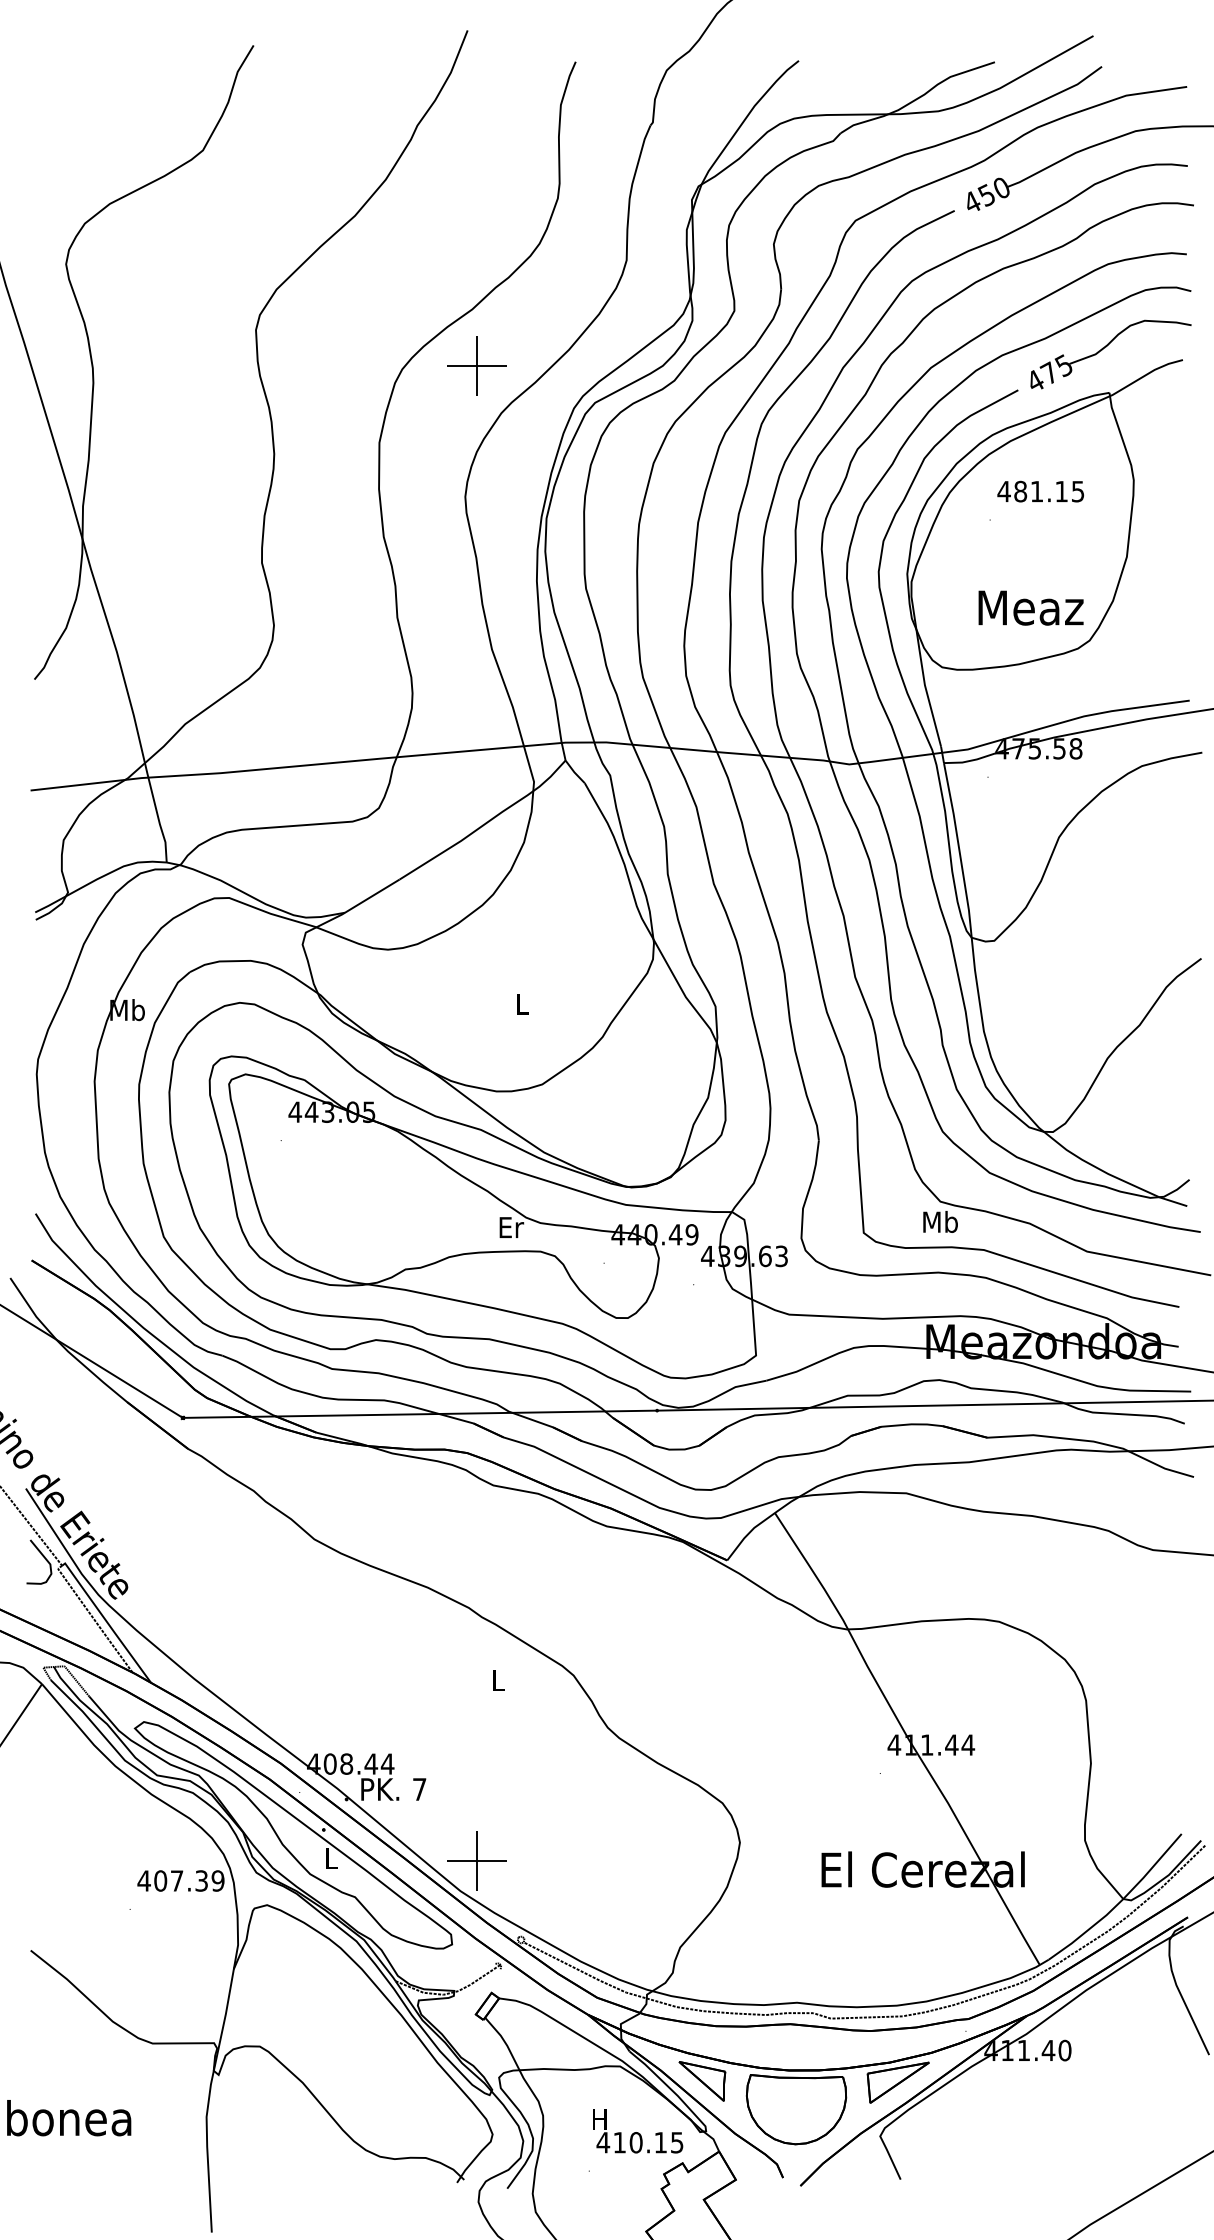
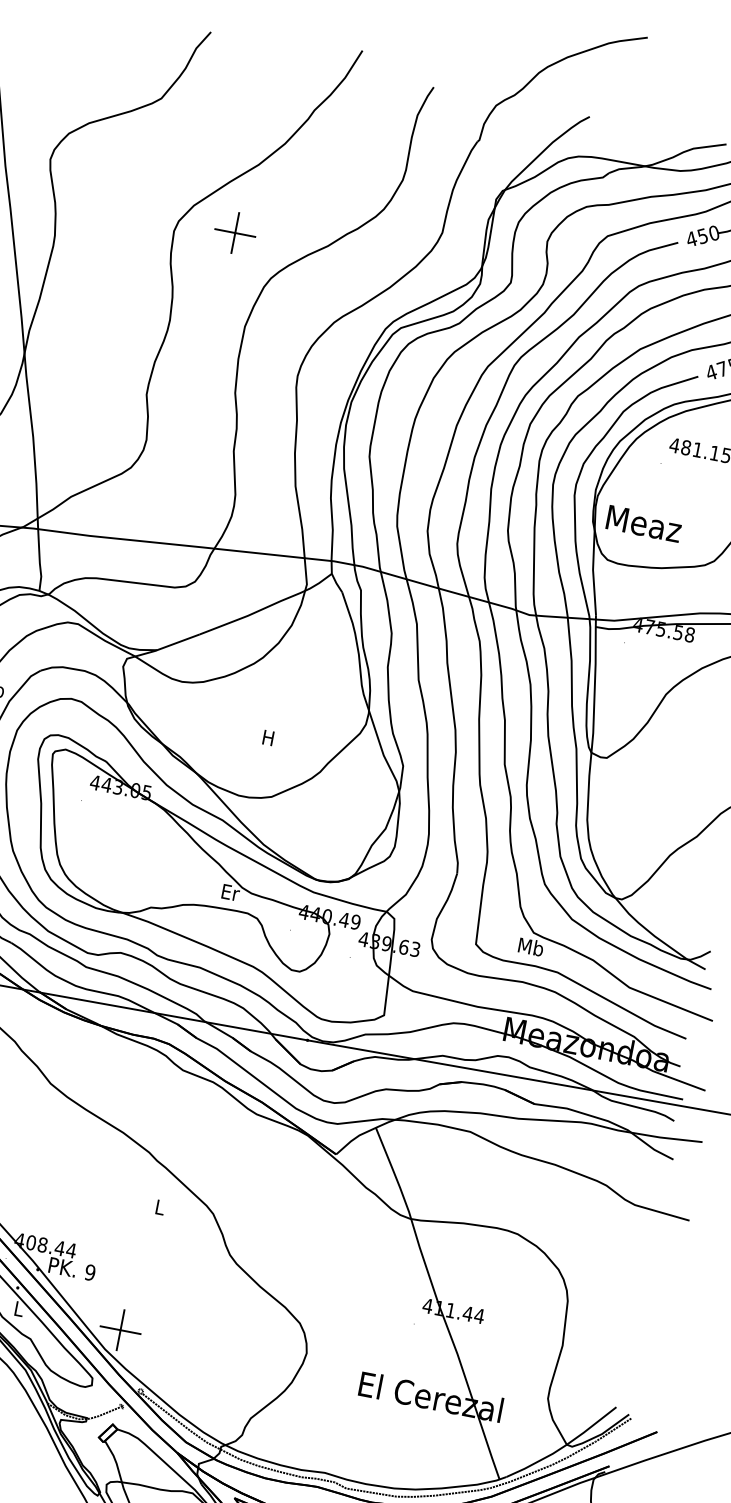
part: (476, 365) -> (235, 232), moved
text: (1030, 607) -> (643, 523), moved
text: (521, 1004) -> (267, 738), L -> H
text: (419, 1789) -> (90, 1272), 7 -> 9

